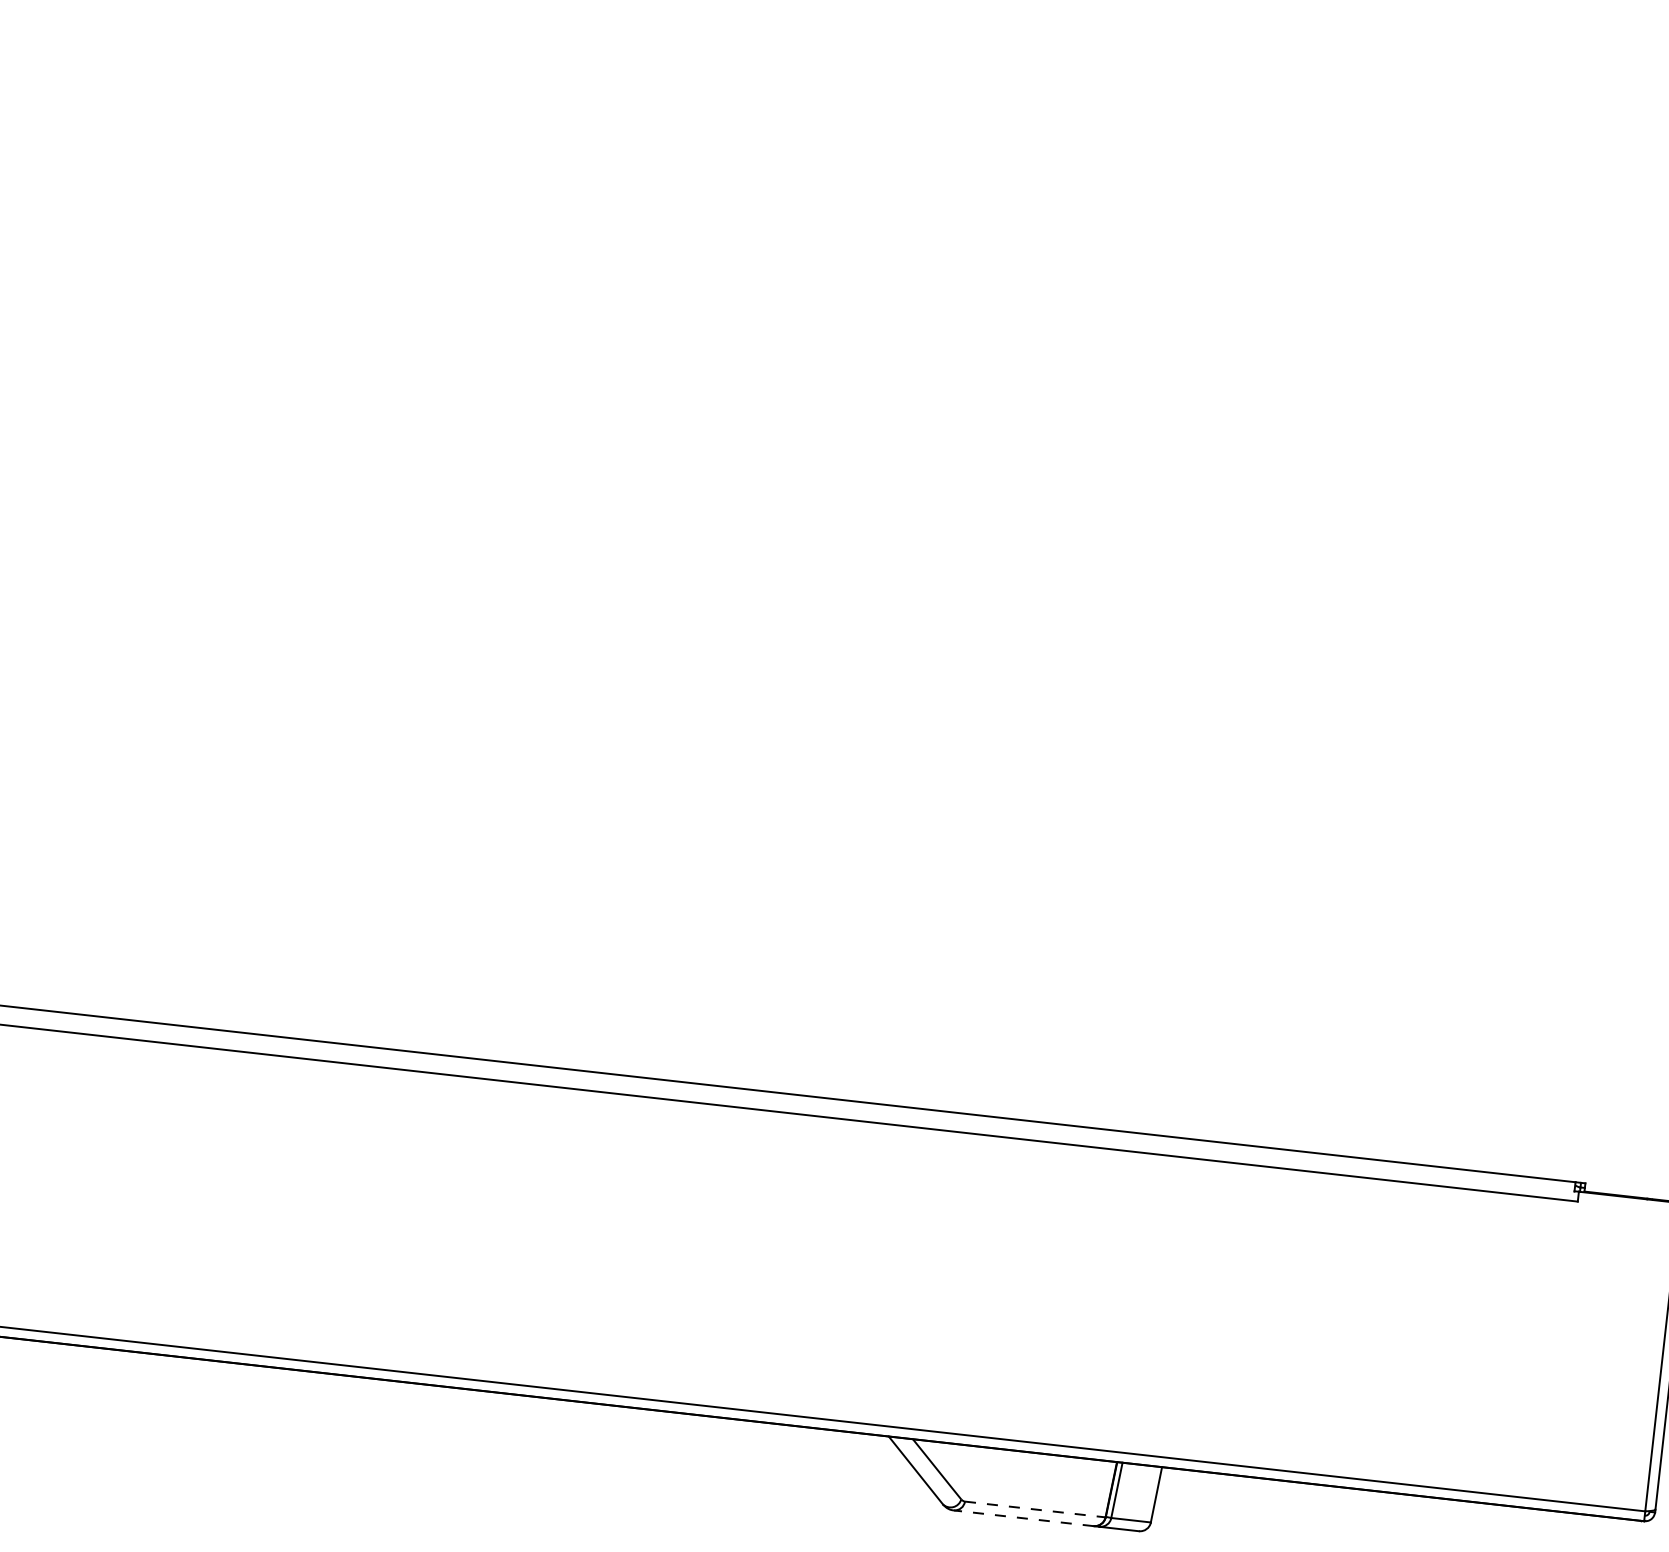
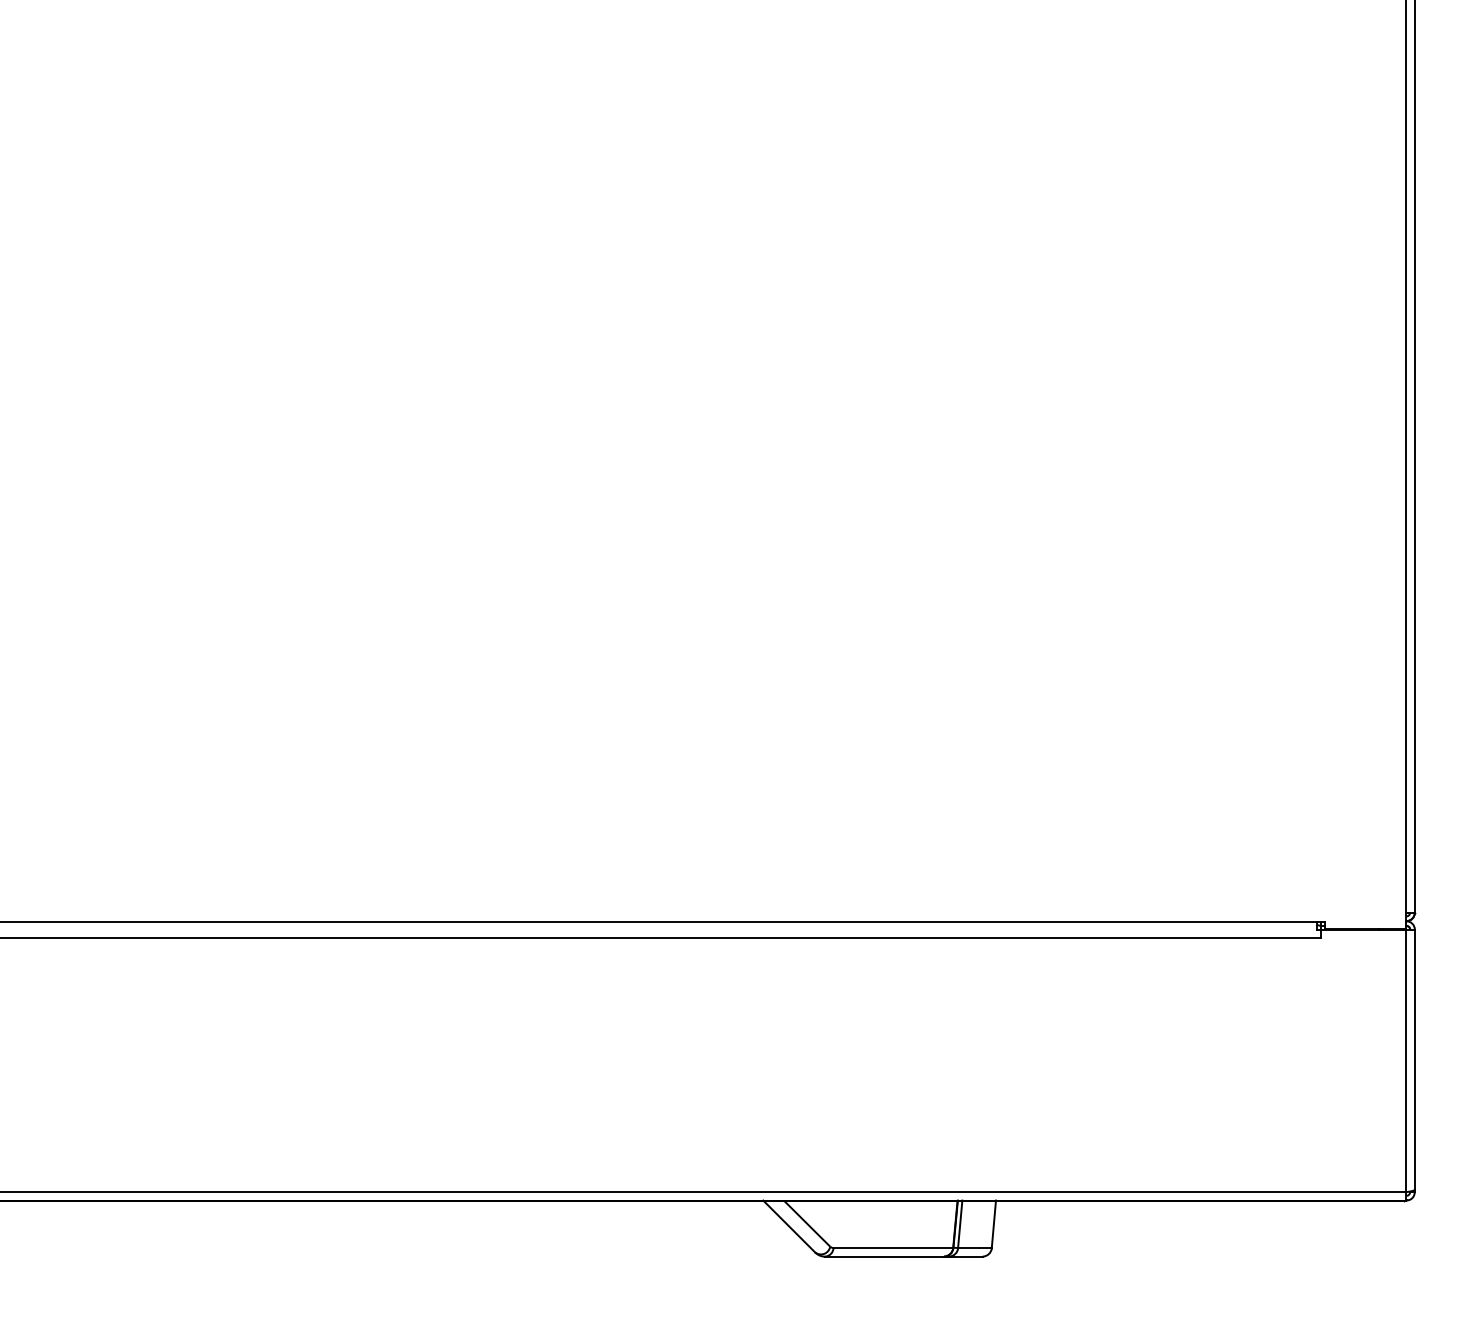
line: (1035, 1509) -> (893, 1248), dashed -> solid
line: (1023, 1518) -> (884, 1256), dashed -> solid

